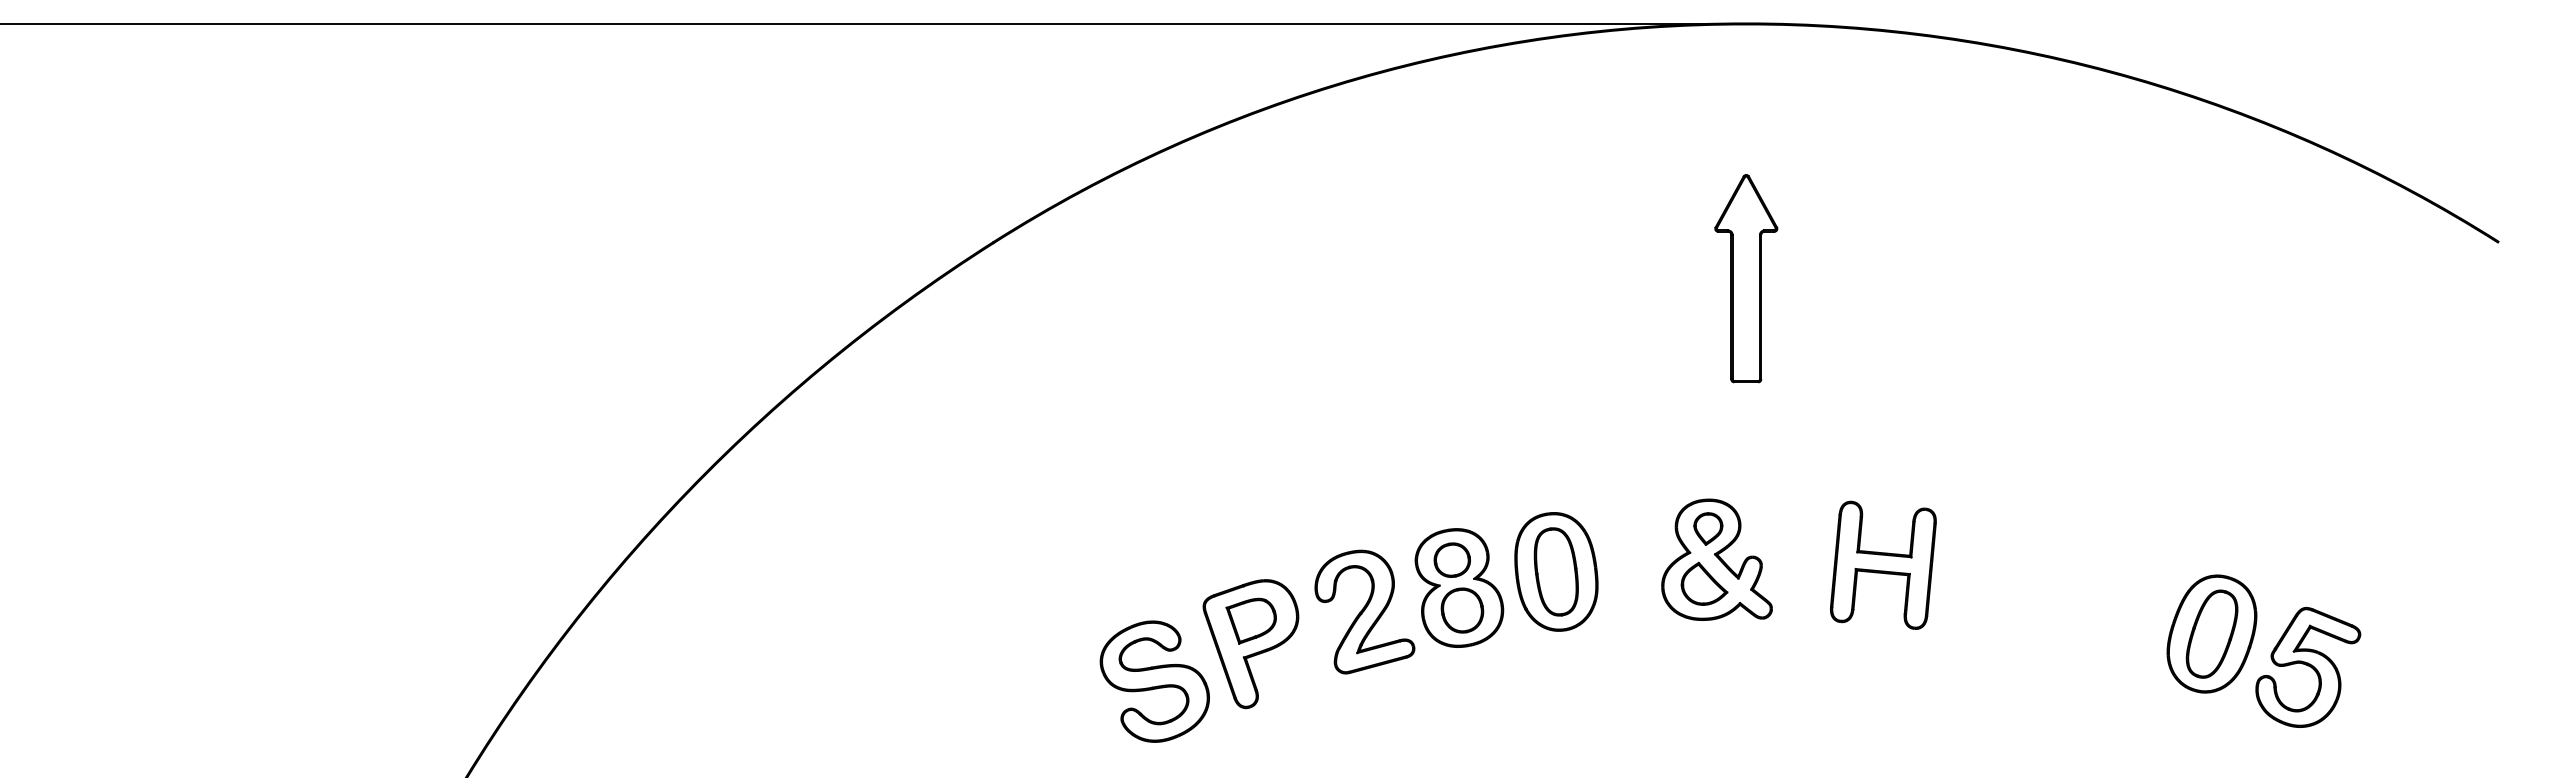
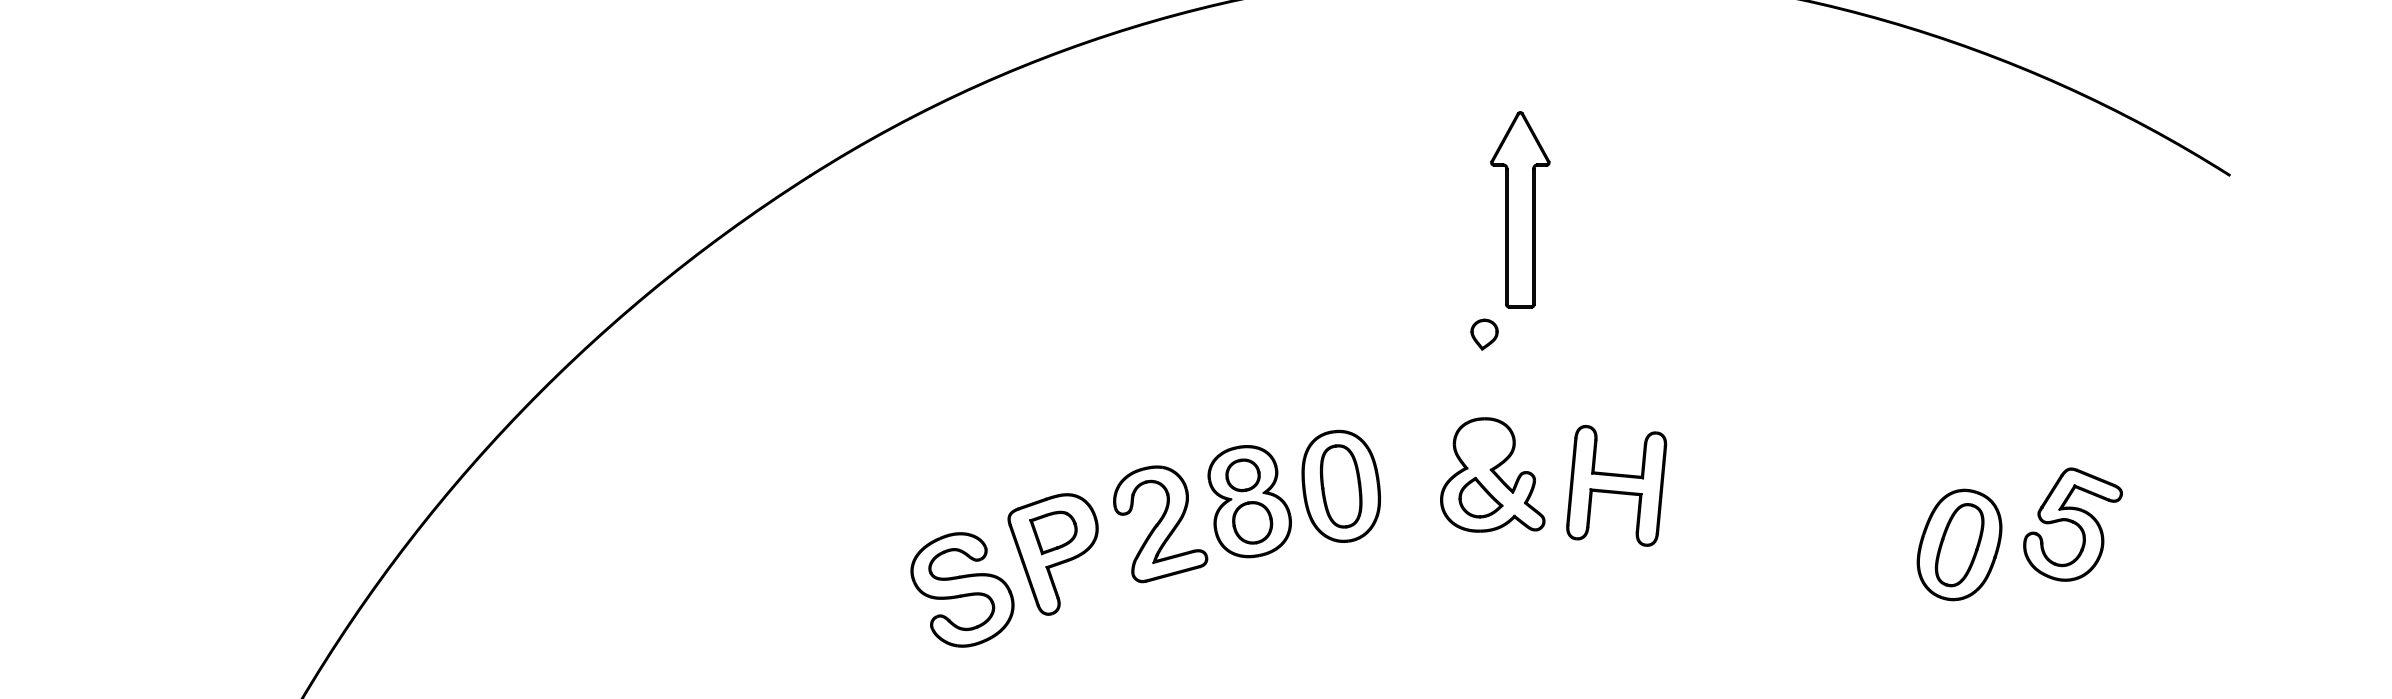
part: (1708, 528) -> (1484, 334), moved
part: (1883, 564) -> (1616, 485), moved
part: (2308, 667) -> (2073, 524), moved

